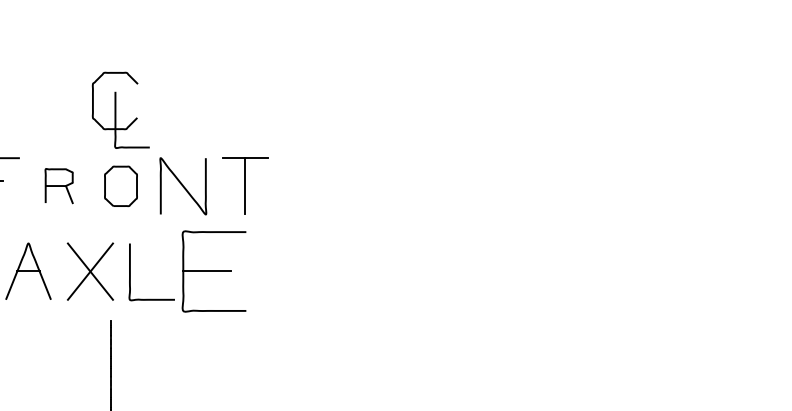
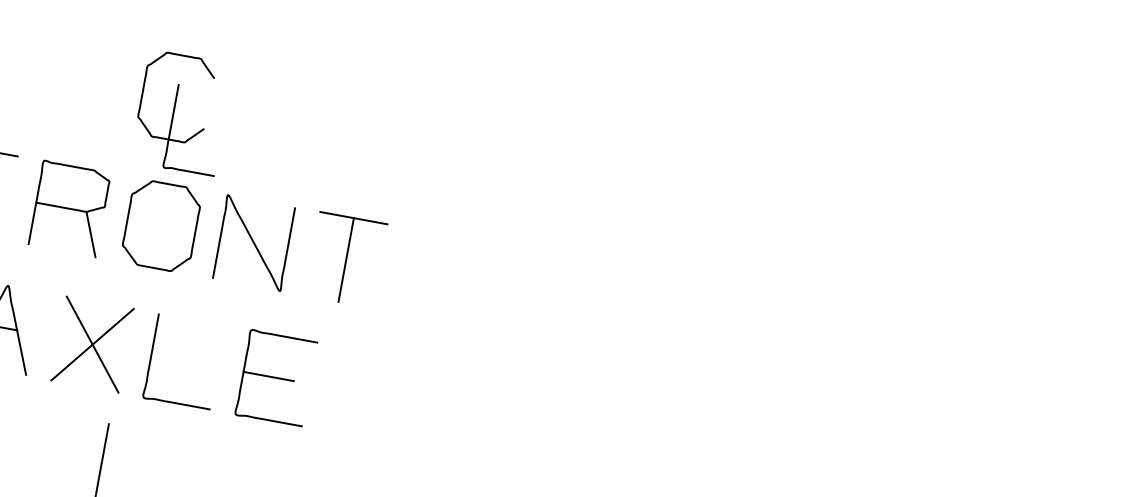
part: (58, 185) -> (68, 207), size x1.67
part: (120, 186) -> (160, 226), size x1.43
part: (213, 271) -> (275, 377), size x0.71

